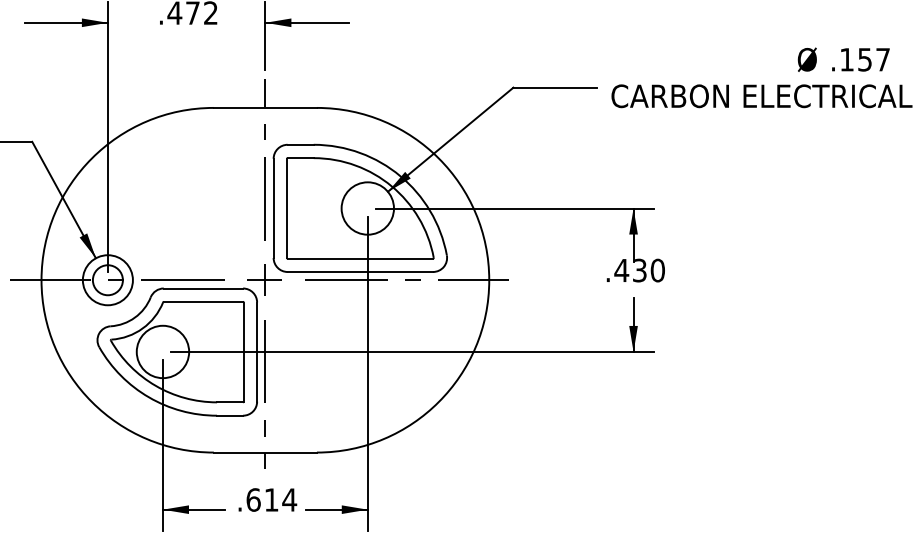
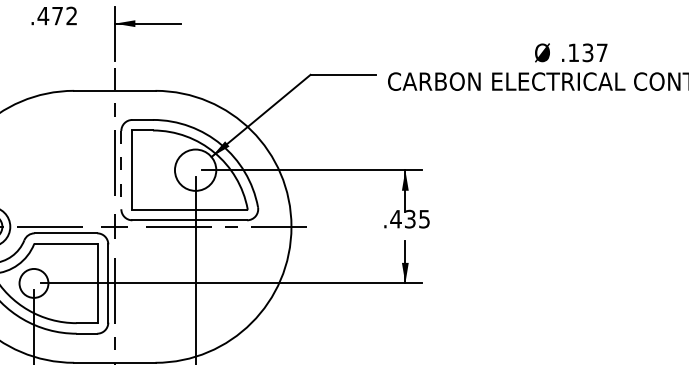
text: (864, 58) -> (587, 51), .157 -> .137
line: (273, 208) -> (121, 170), solid -> dashed
text: (657, 270) -> (424, 219), .430 -> .435
circle: (162, 351) -> (33, 283), size x0.7

